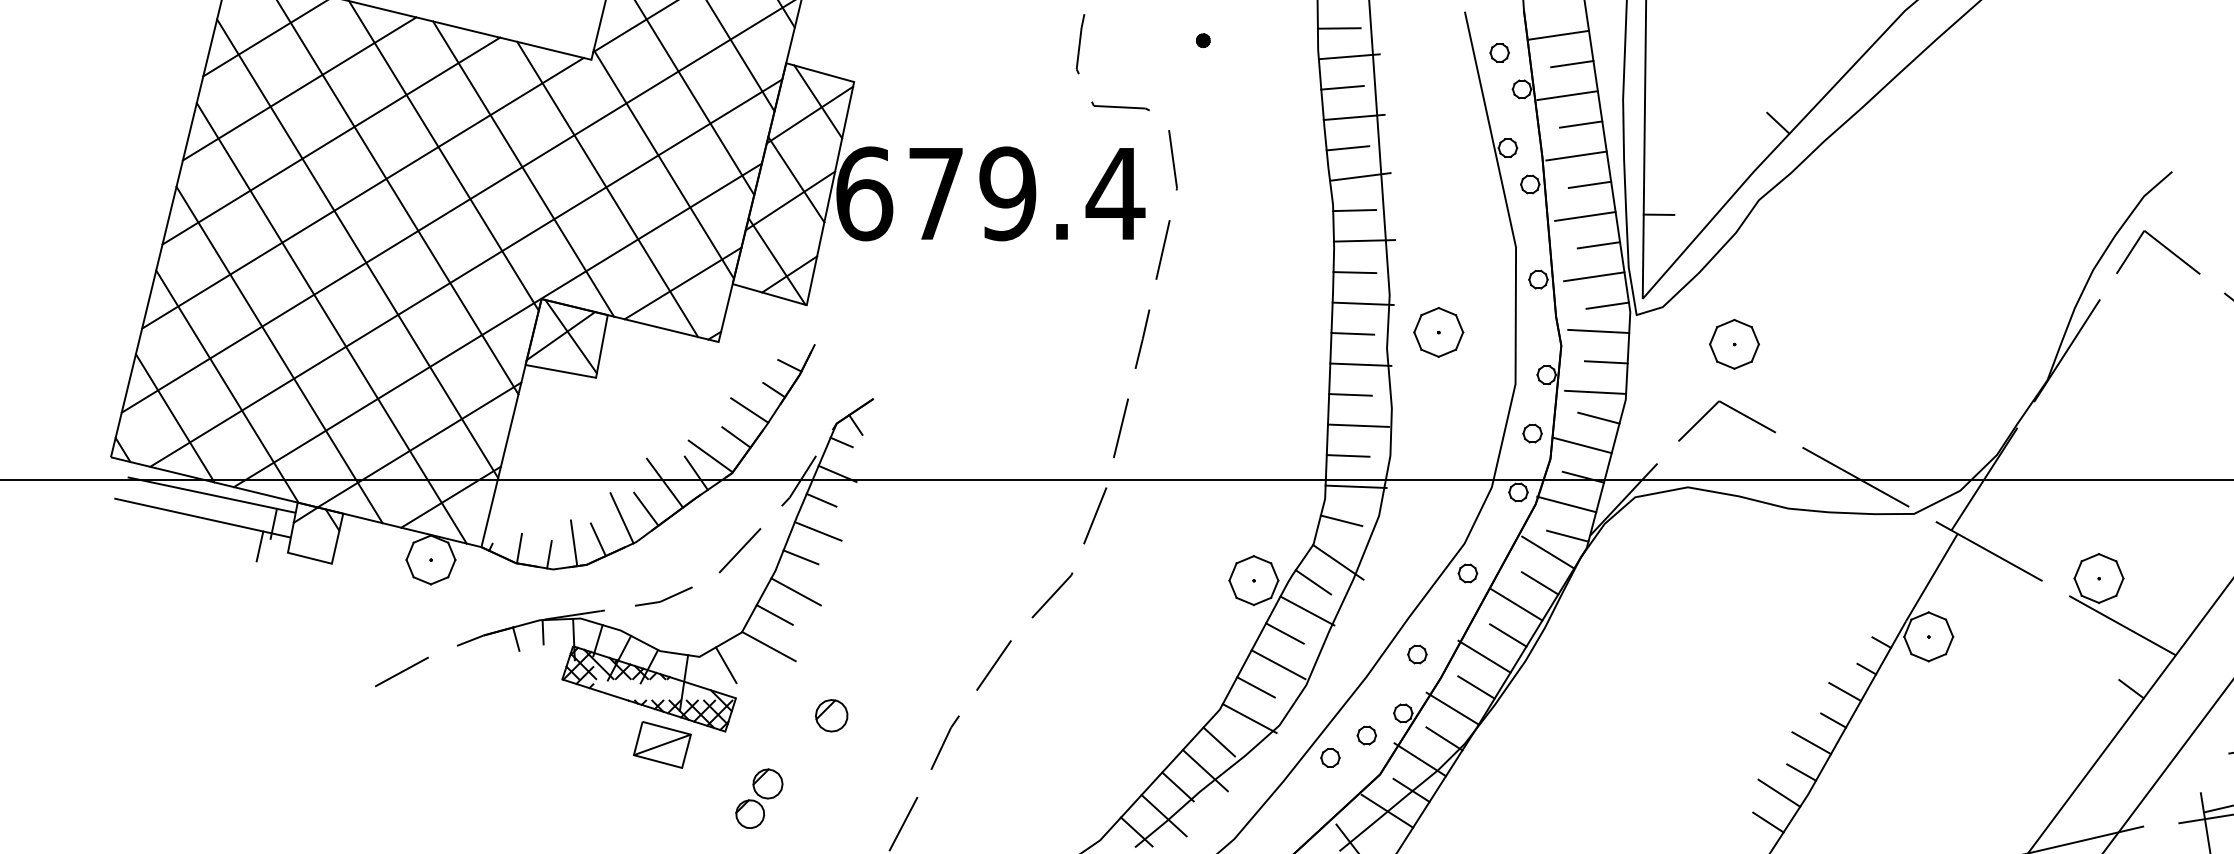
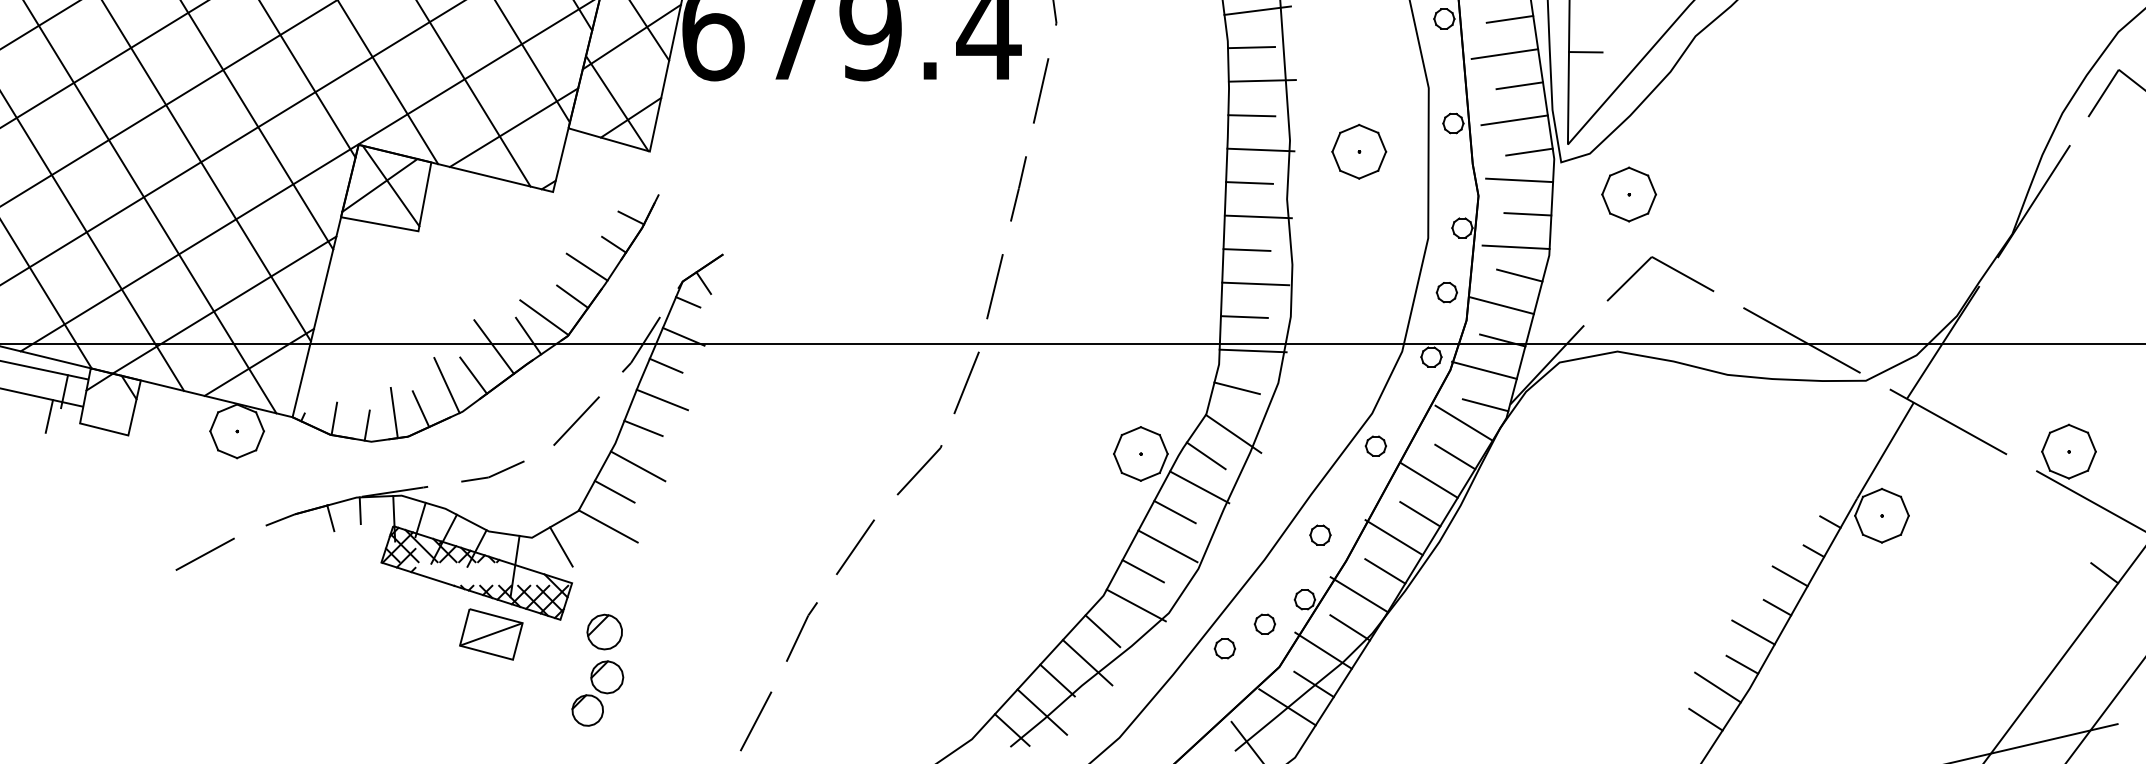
part: (1438, 332) -> (1358, 151), moved
part: (1734, 343) -> (1629, 193), moved
part: (831, 715) -> (604, 631), moved

